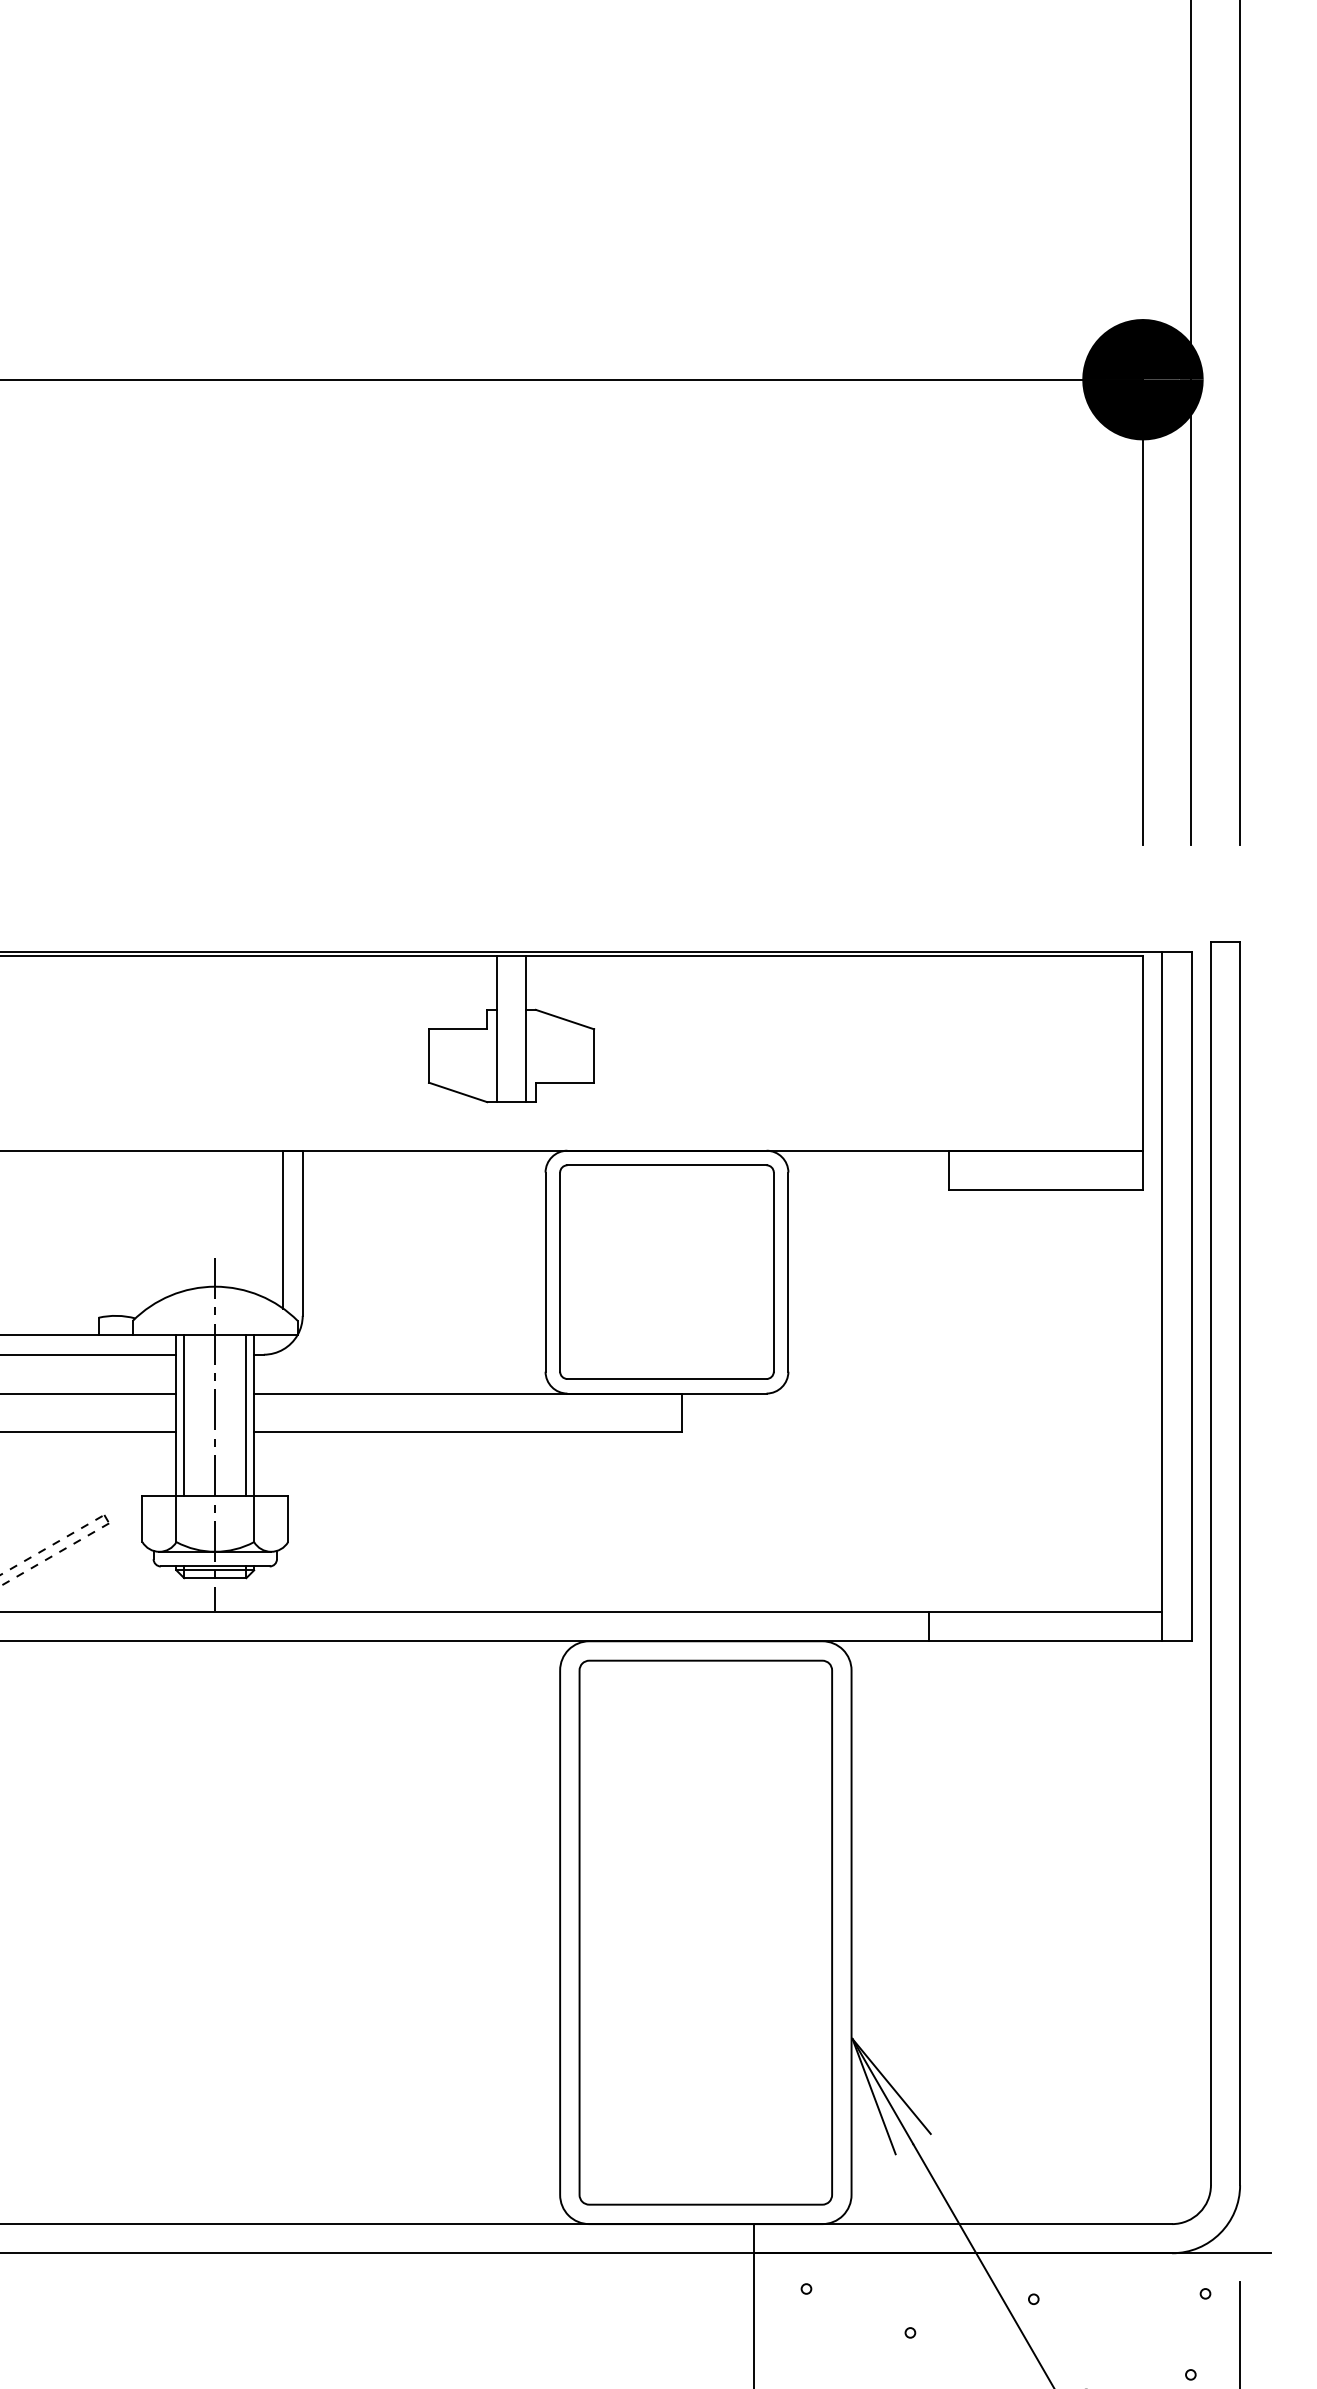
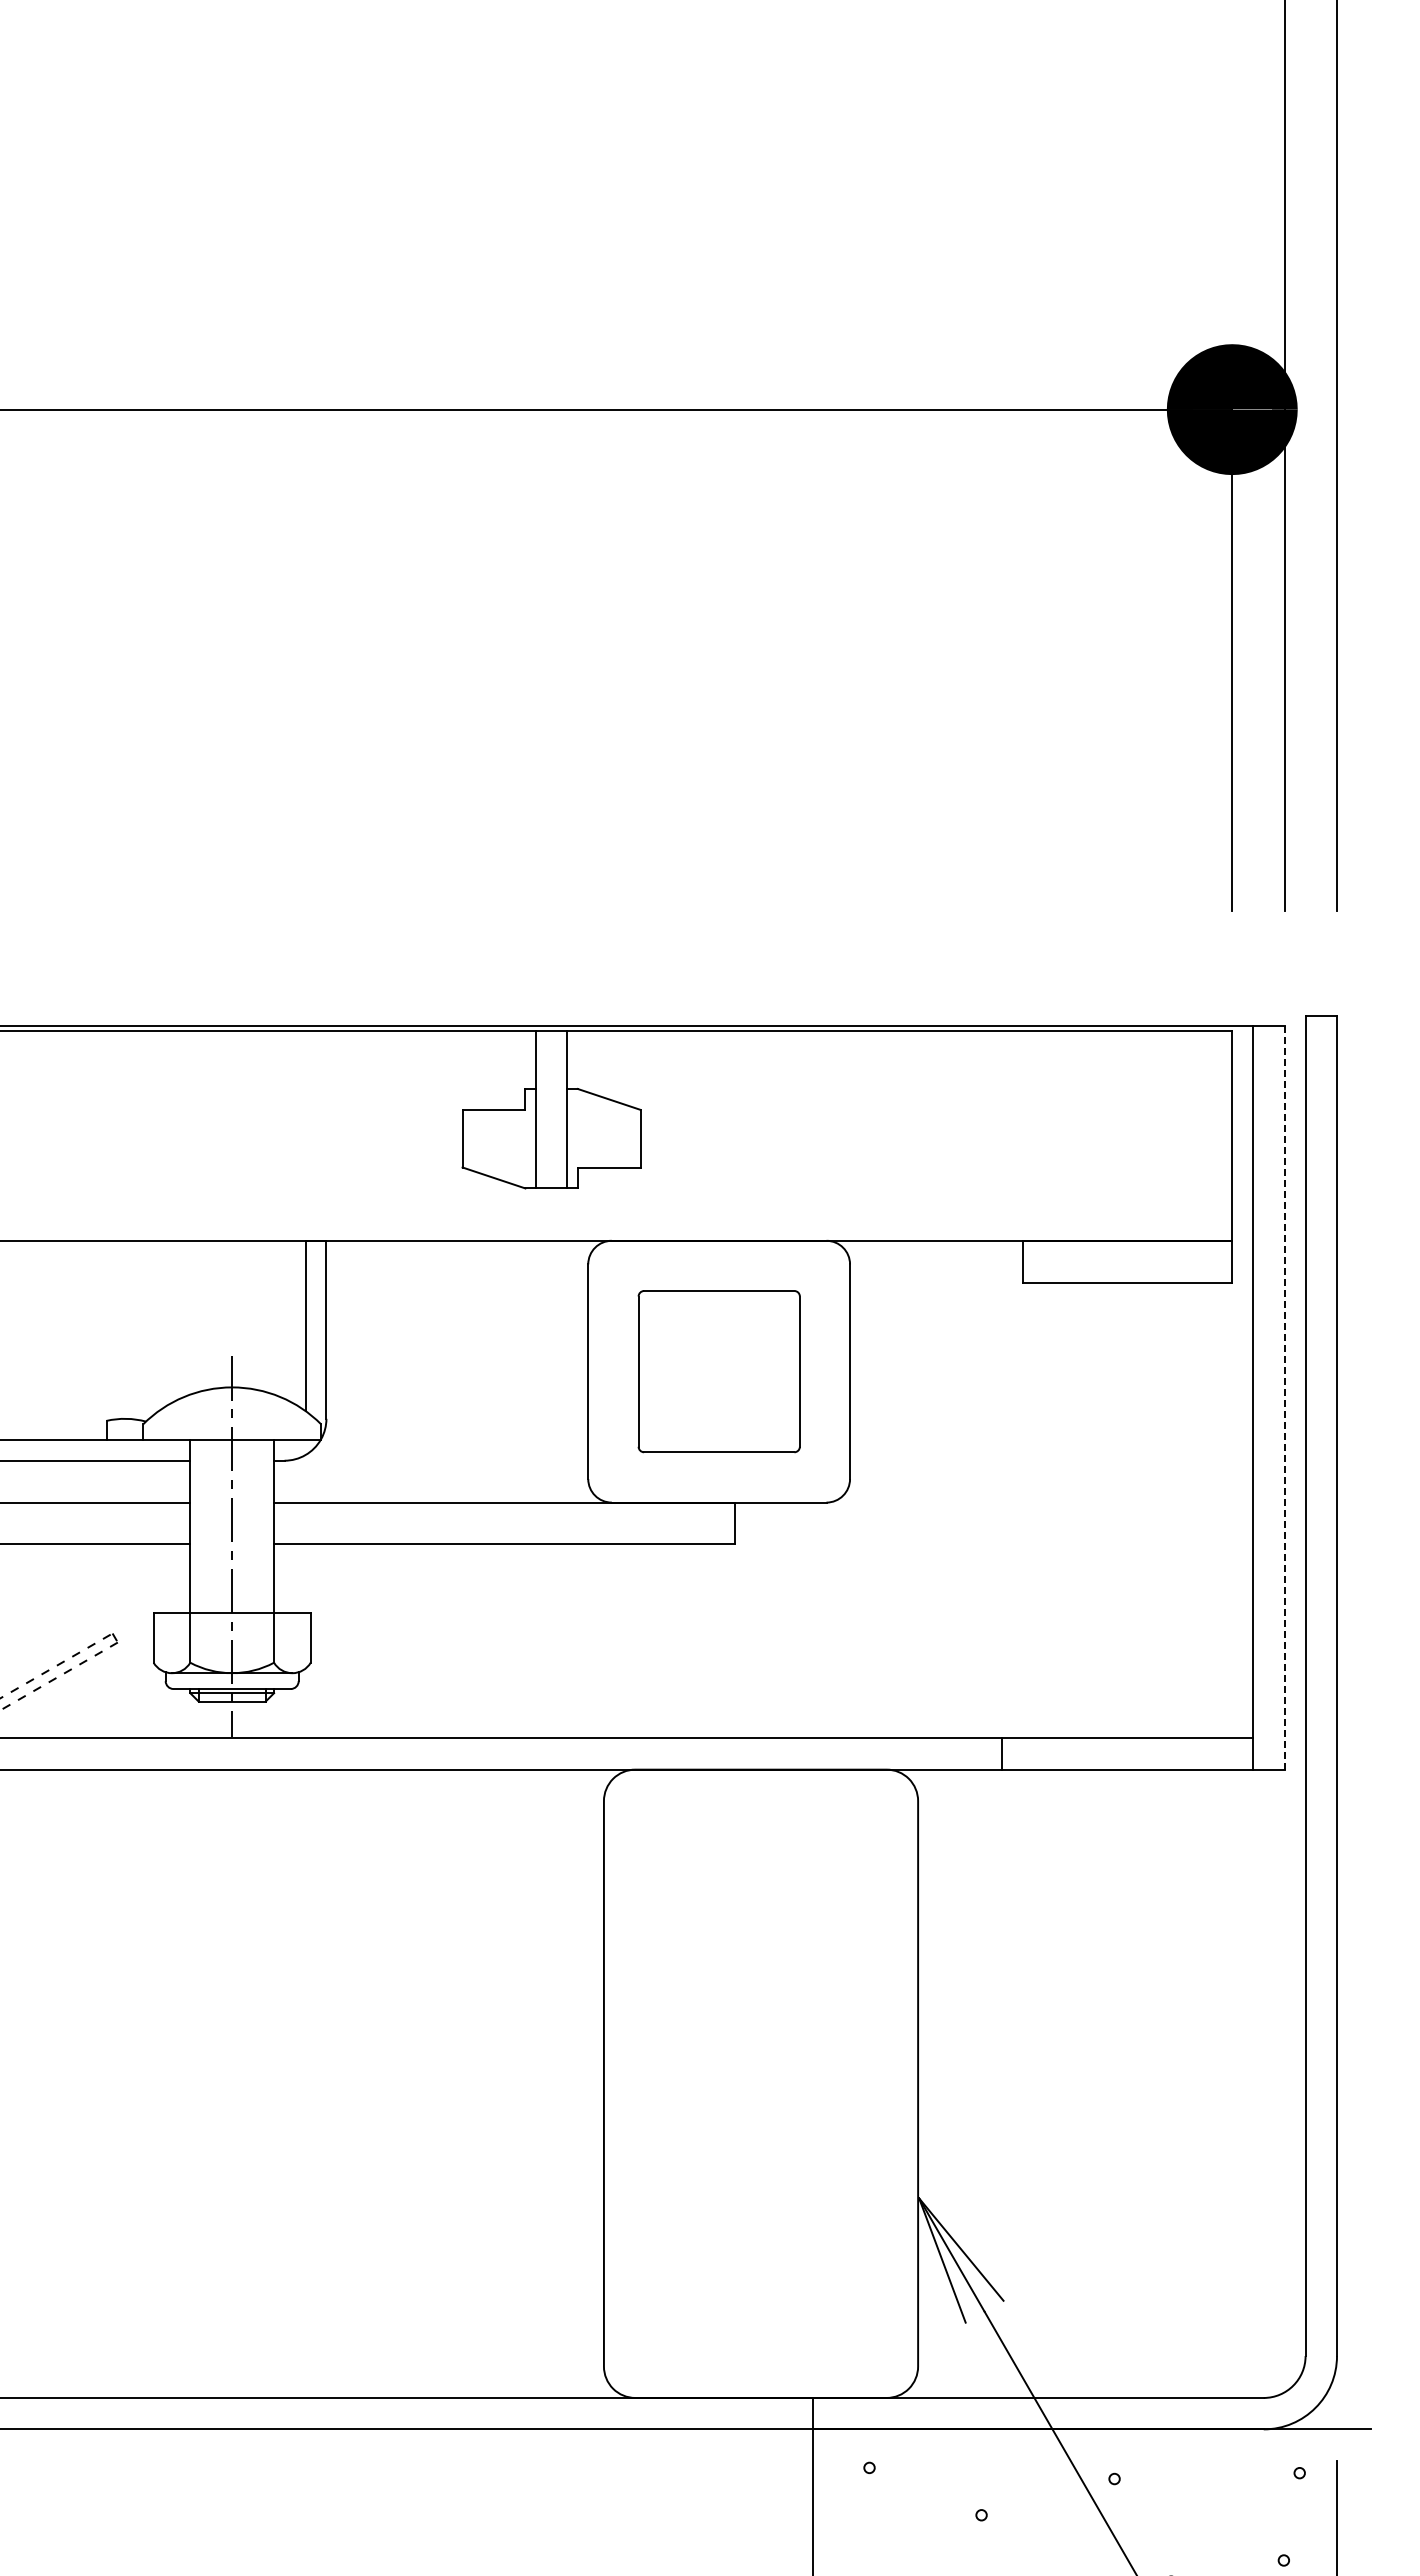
part: (667, 1271) -> (719, 1371), size x0.7
line: (1191, 1296) -> (1284, 1397), solid -> dashed
line: (184, 1414) -> (198, 1525), removed
line: (246, 1414) -> (265, 1525), removed
part: (706, 1932) -> (761, 2083), removed

